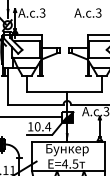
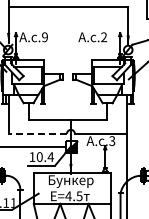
text: (42, 13) -> (44, 37), .3 -> .9
text: (99, 13) -> (104, 37), .3 -> .2
line: (35, 104) -> (37, 133), solid -> dashed

